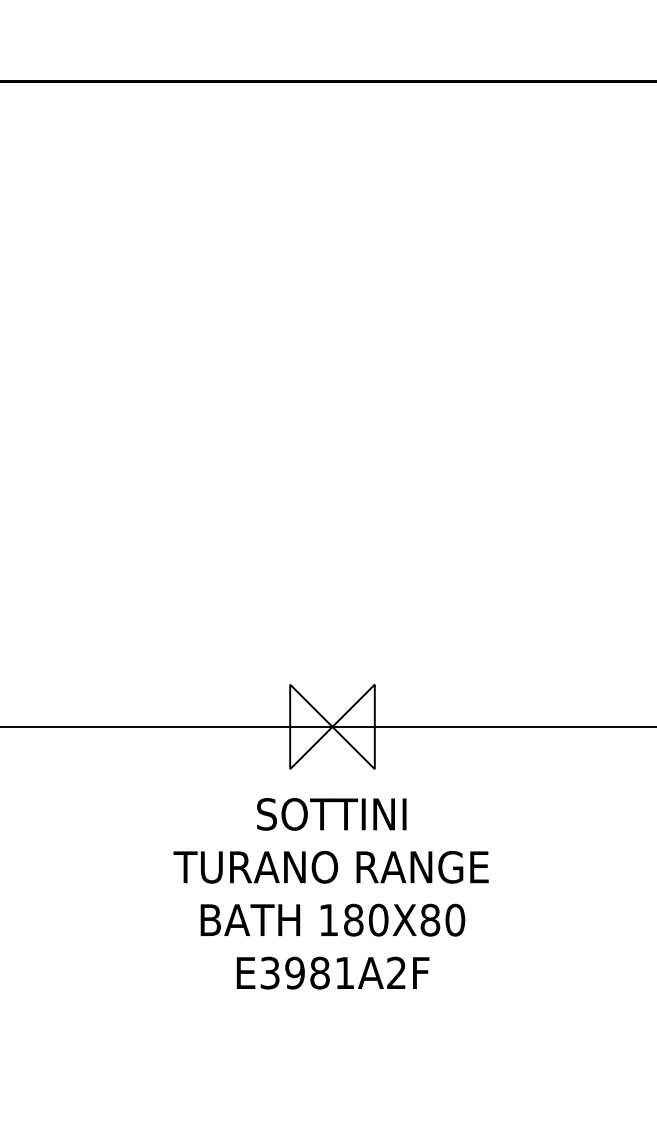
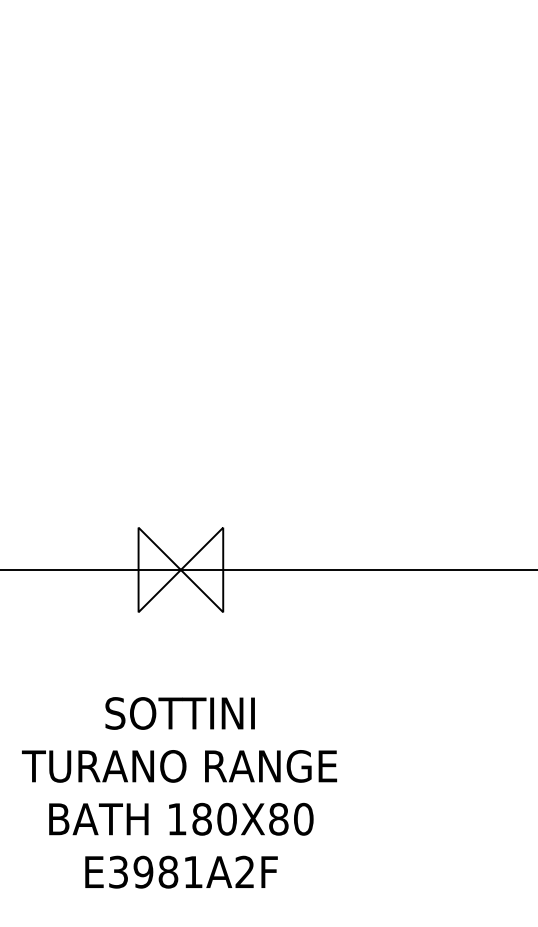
text: (330, 893) -> (178, 792), moved

